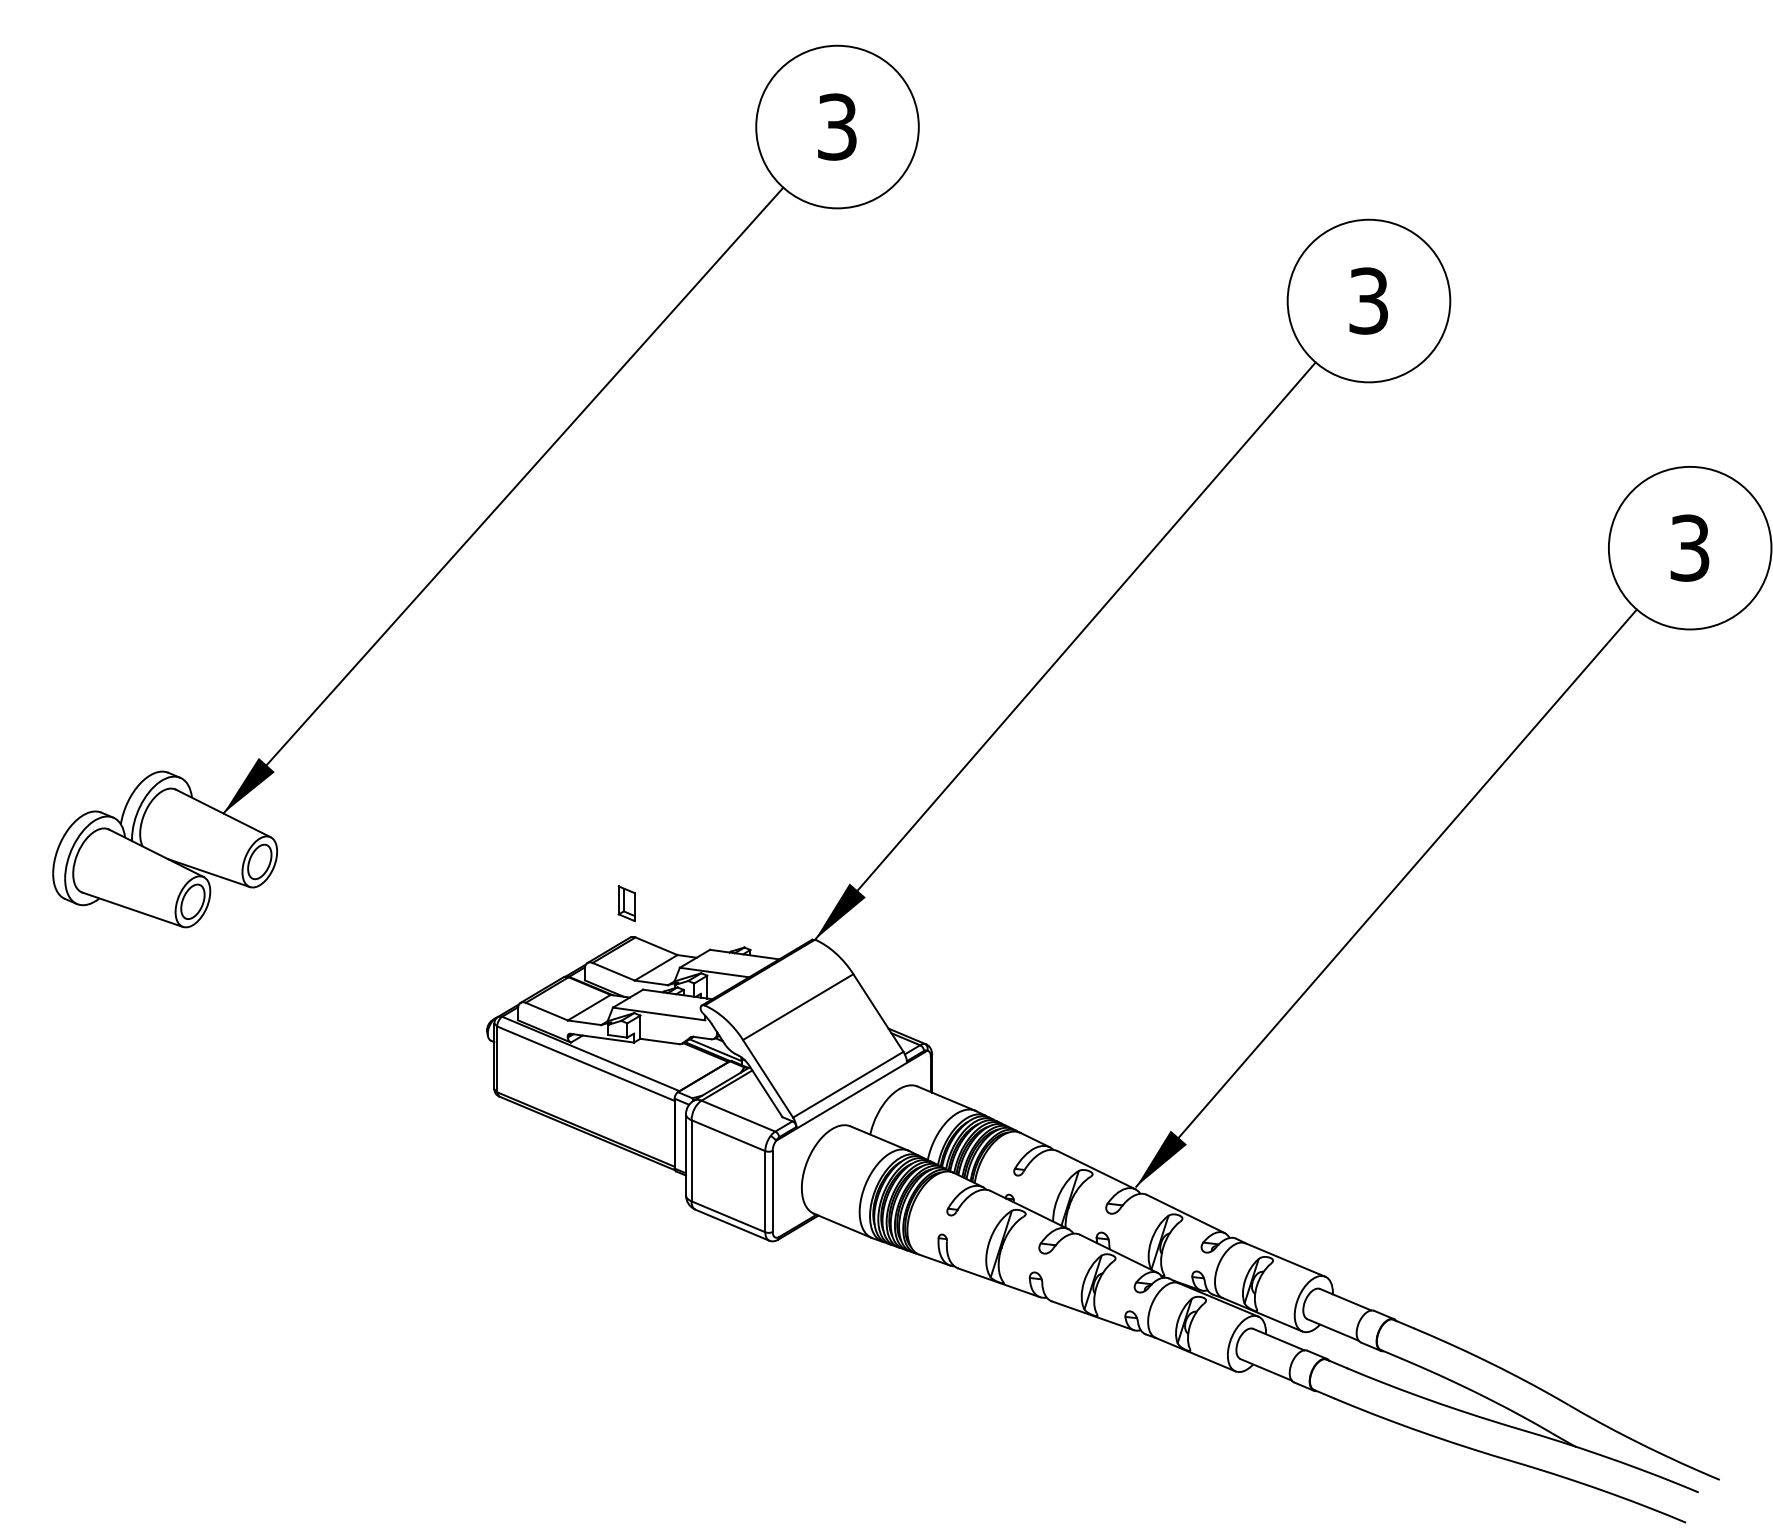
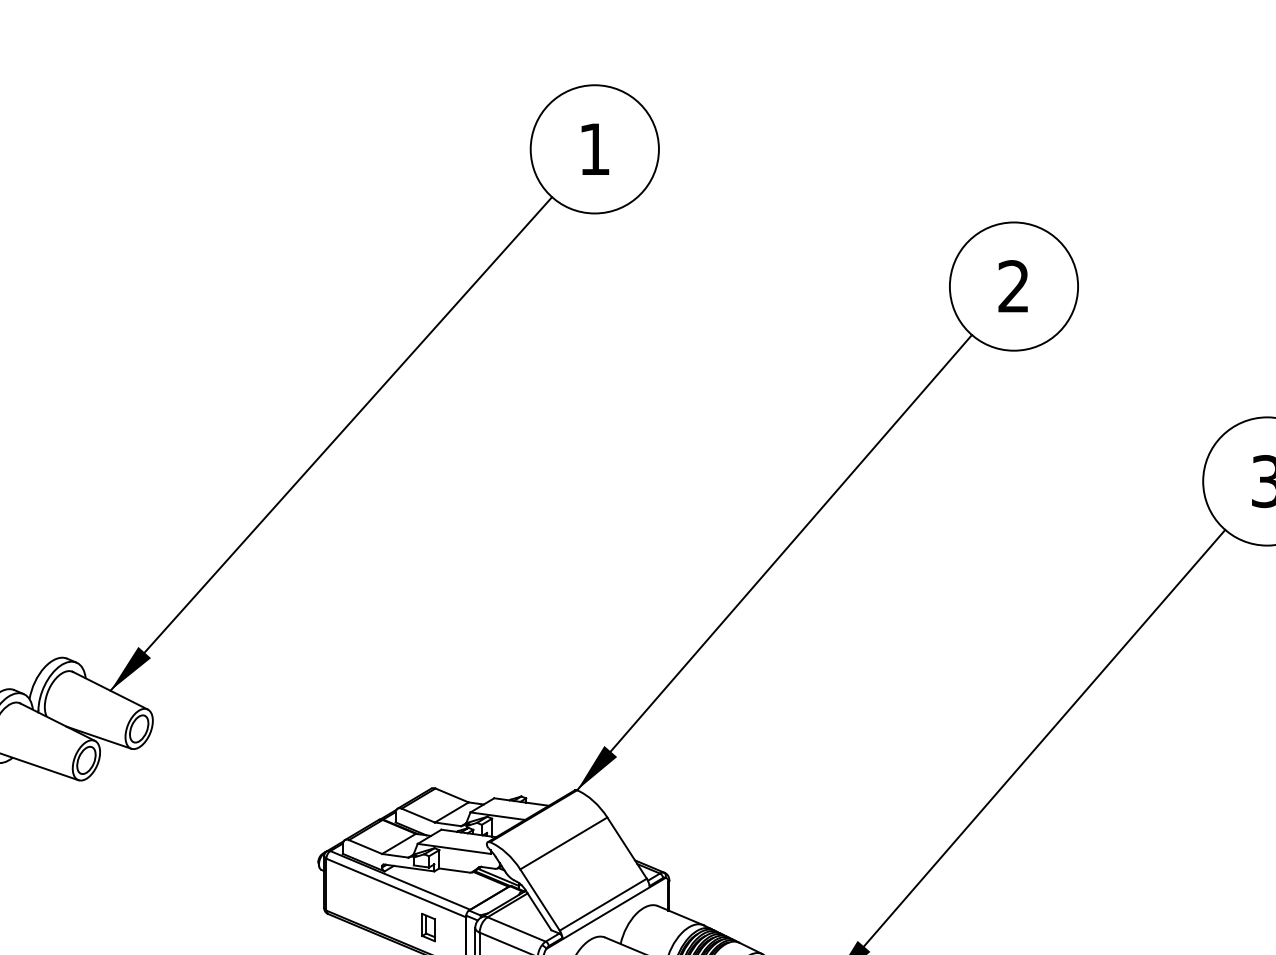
text: (837, 126) -> (594, 148), 3 -> 1
text: (1368, 300) -> (1013, 286), 3 -> 2
part: (626, 903) -> (428, 927), moved

